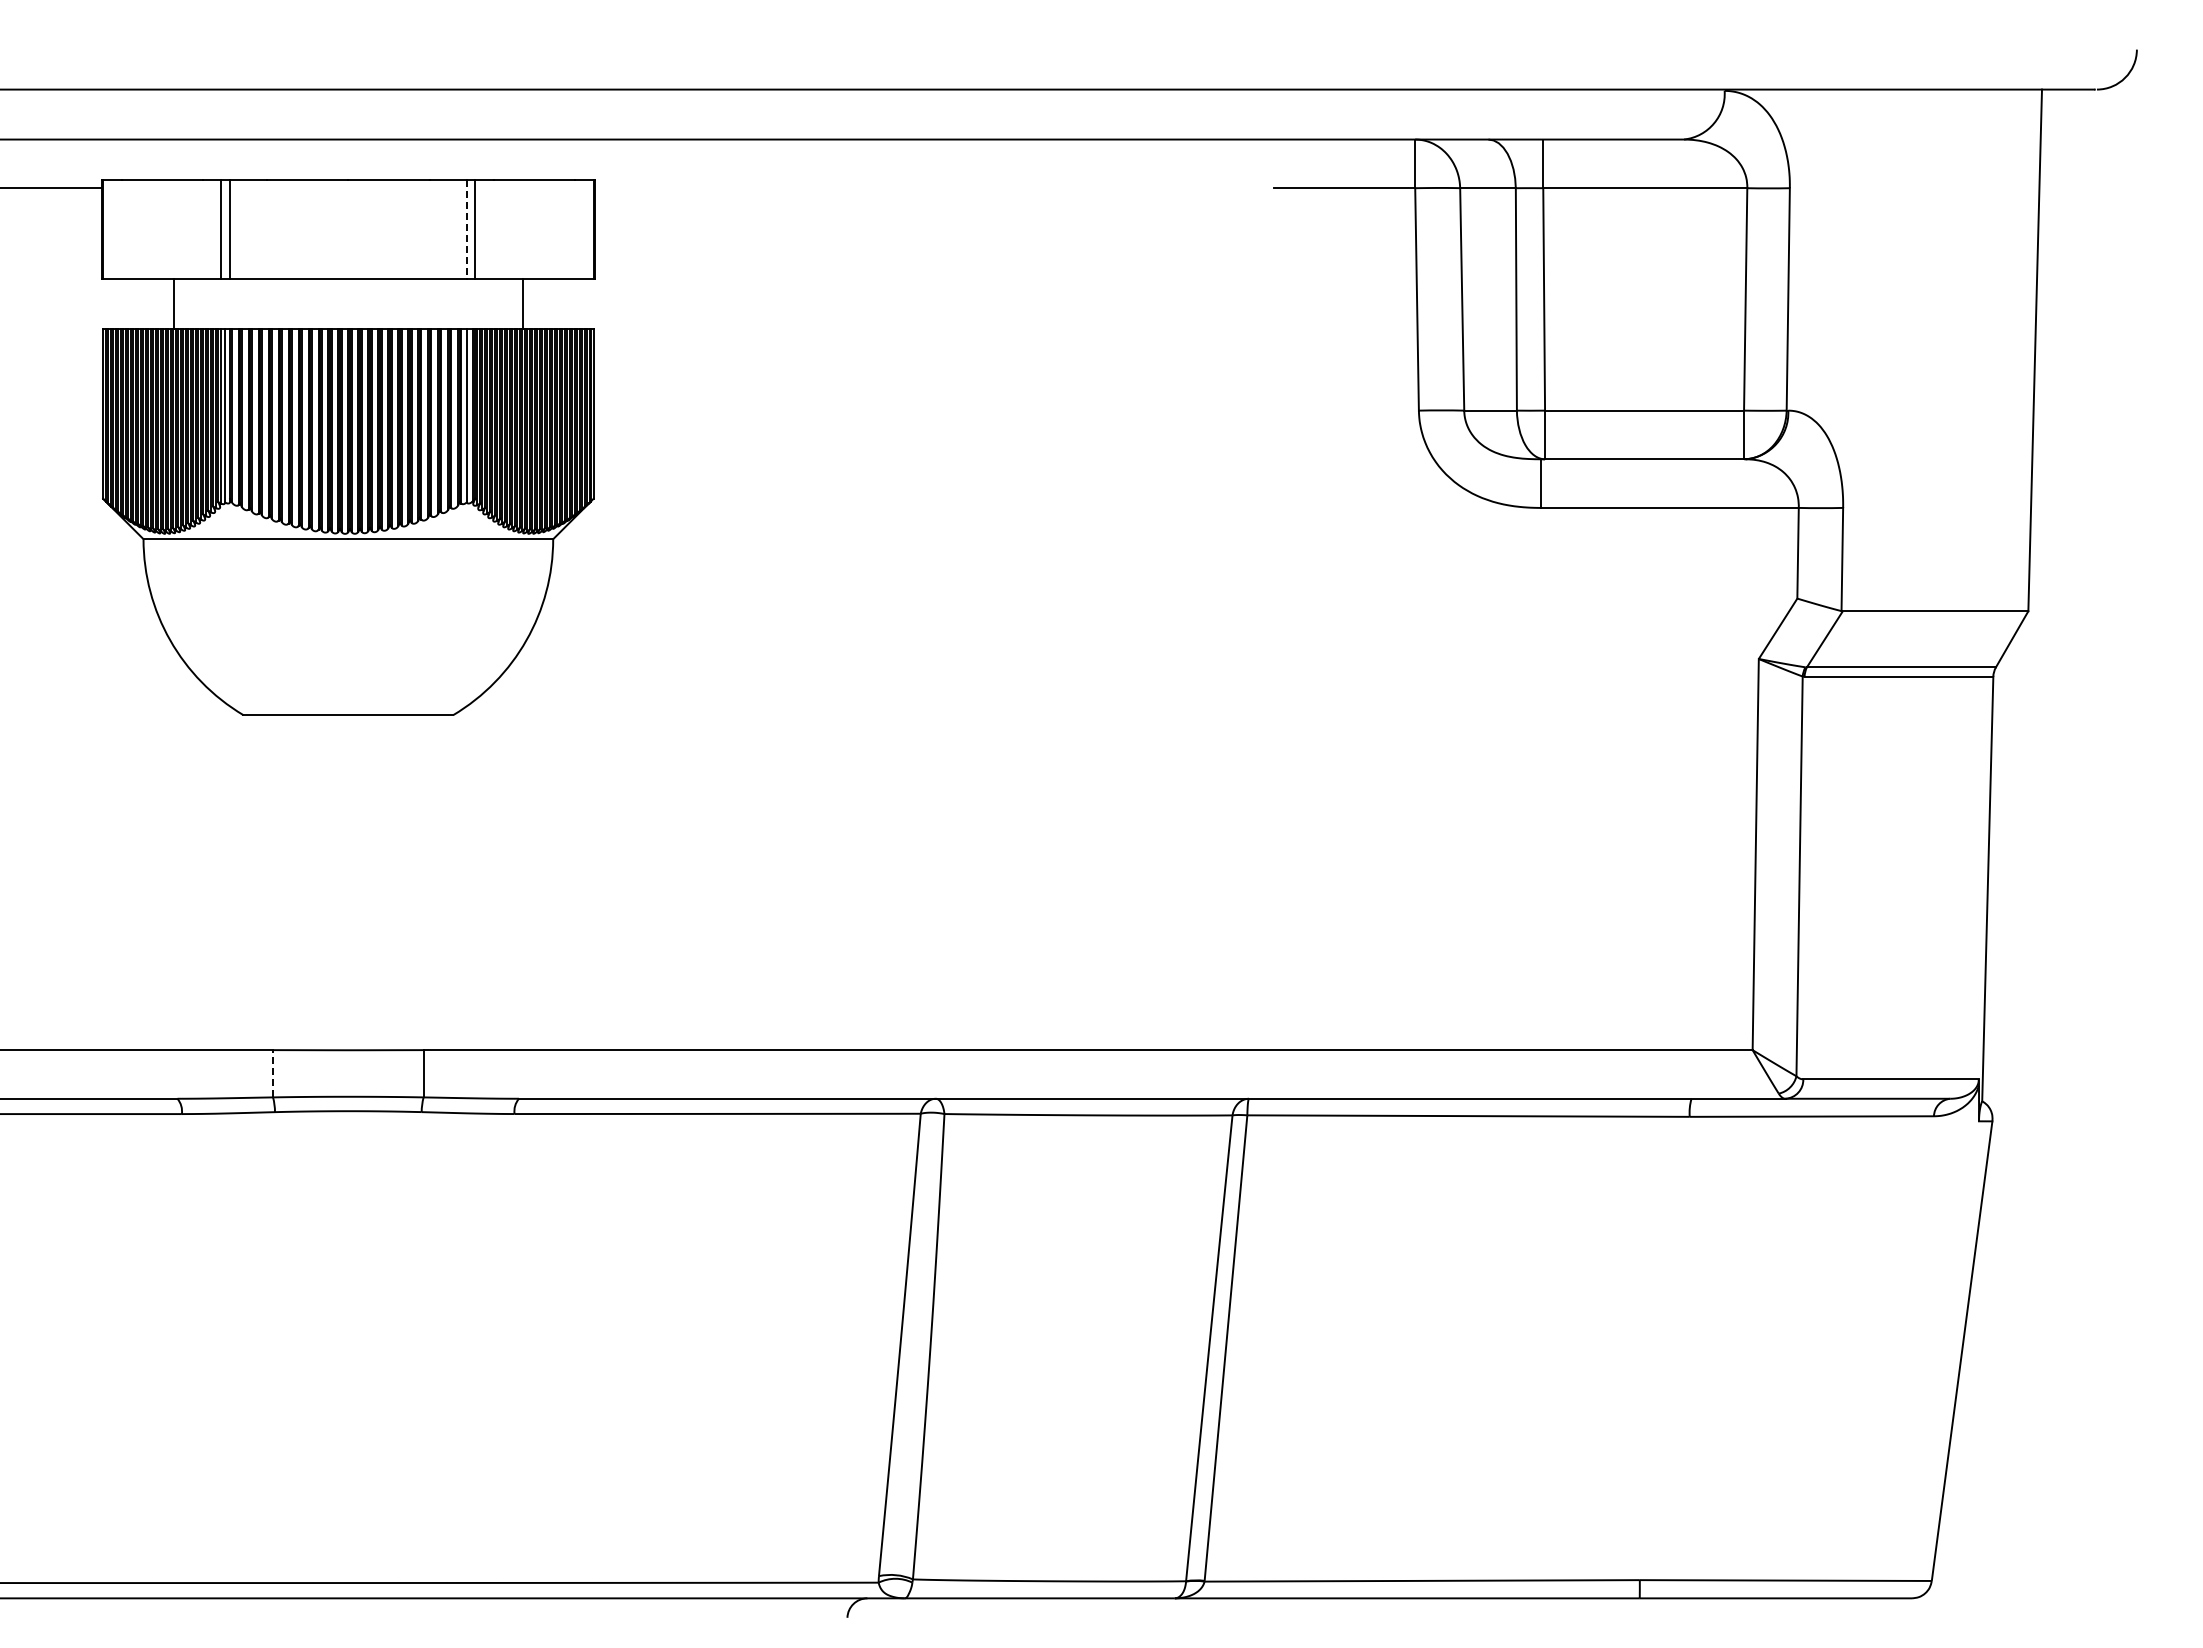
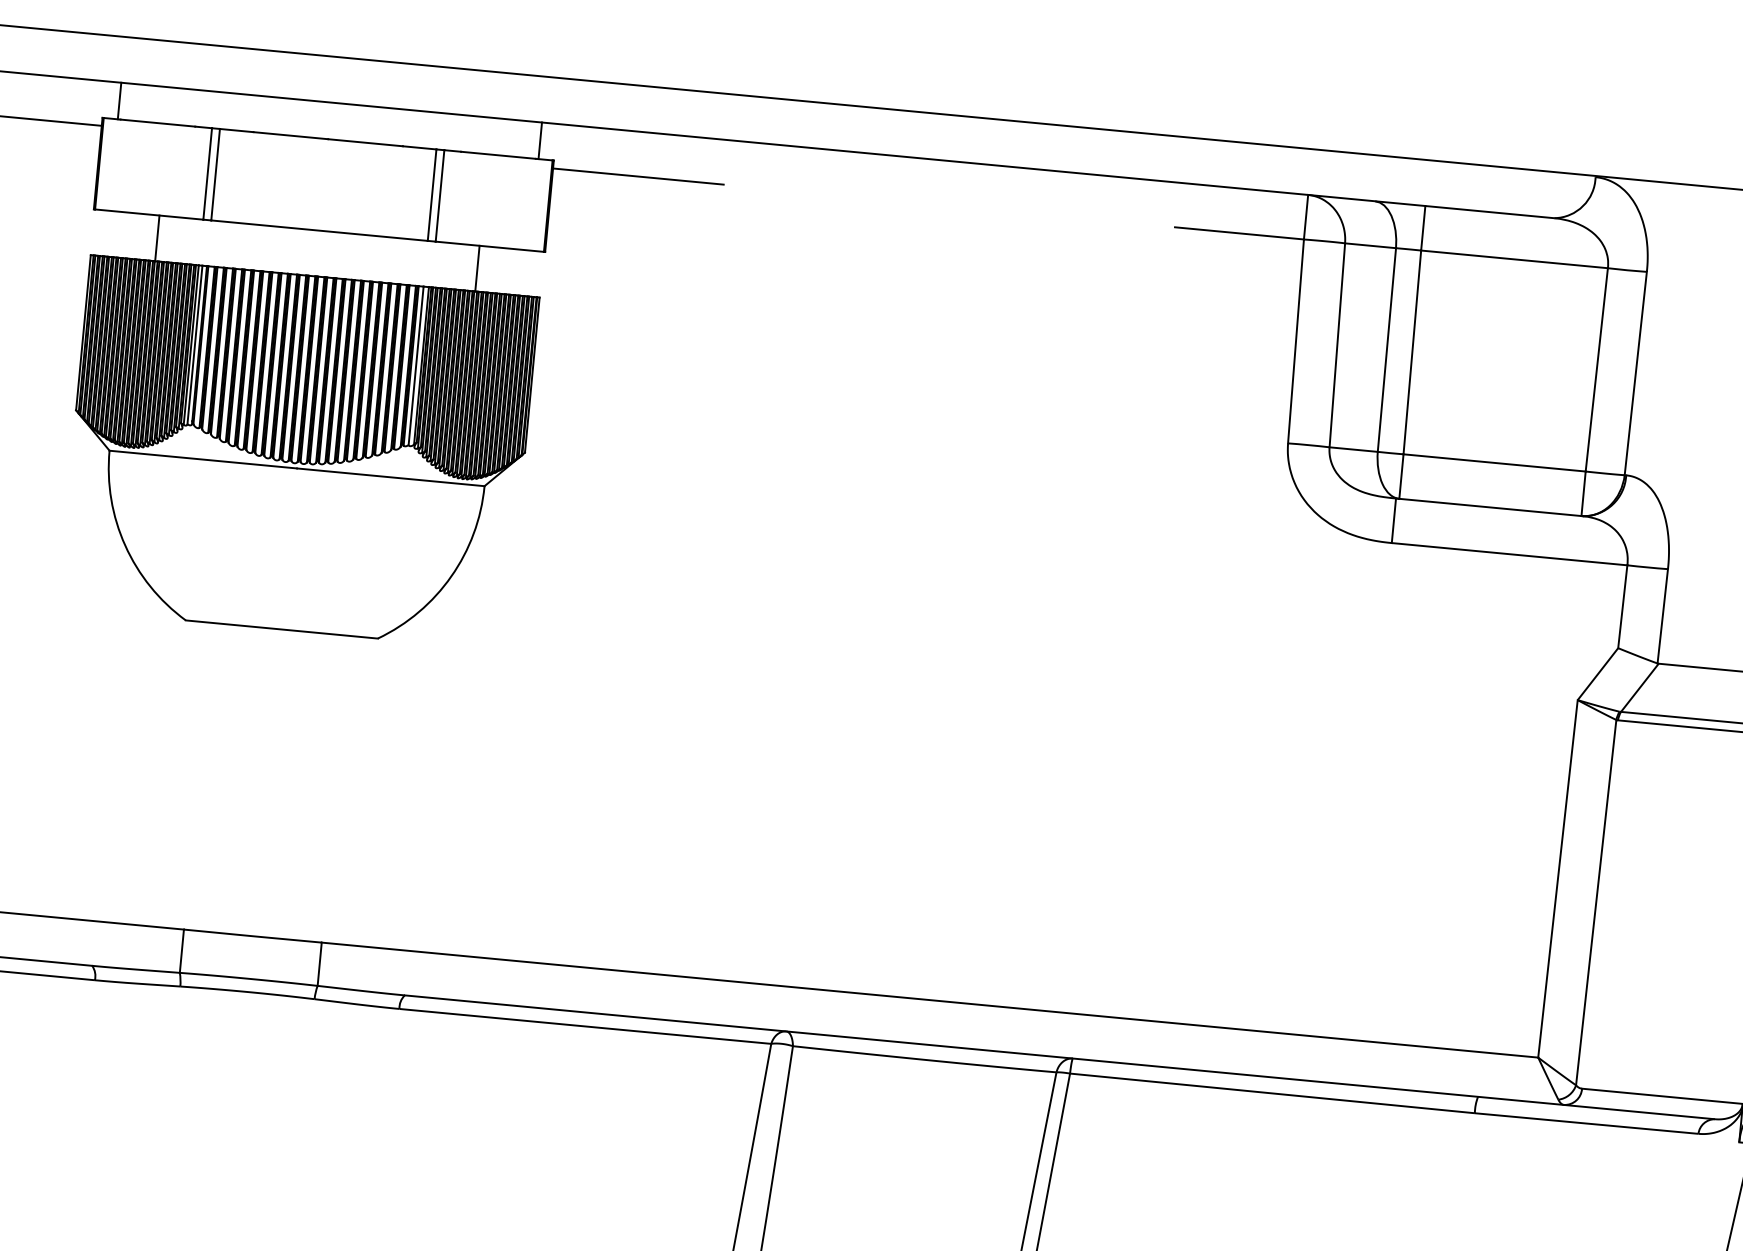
line: (118, 159) -> (119, 101), added
line: (578, 159) -> (540, 140), added
line: (687, 188) -> (637, 176), added
line: (466, 229) -> (431, 195), dashed -> solid
line: (273, 1073) -> (182, 951), dashed -> solid

